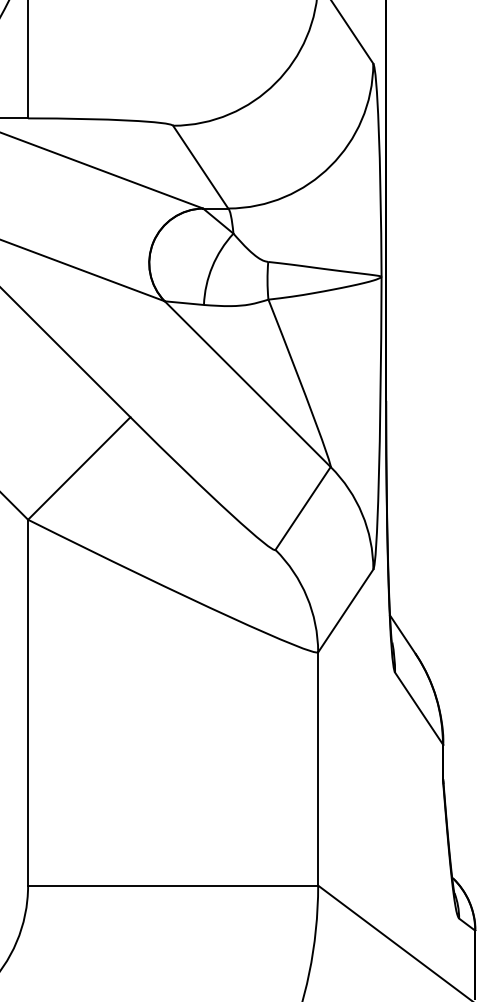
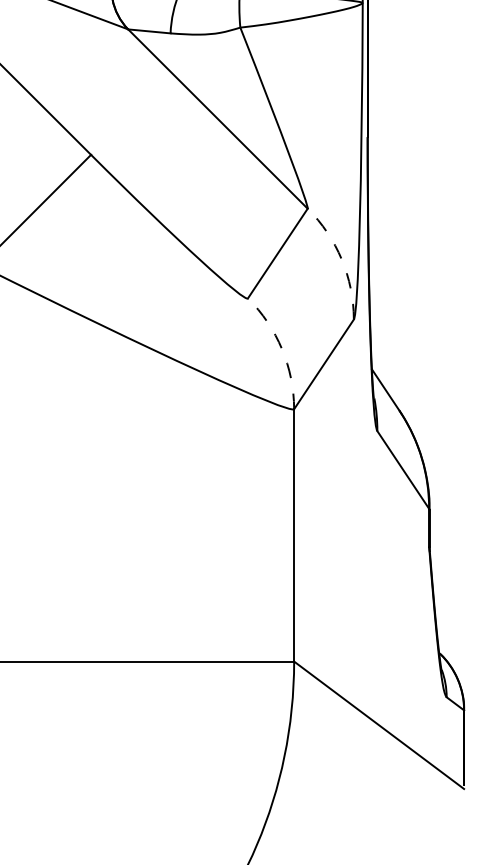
arc: (362, 514) -> (342, 260), solid -> dashed
arc: (307, 596) -> (282, 348), solid -> dashed

